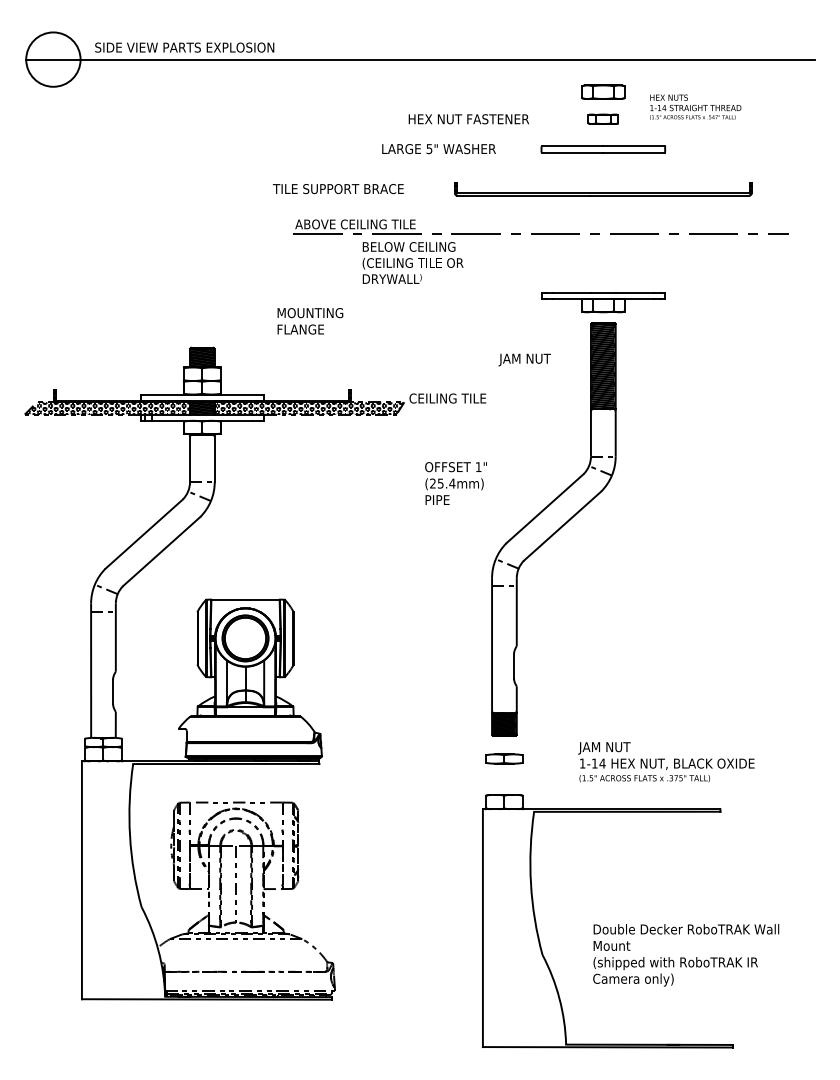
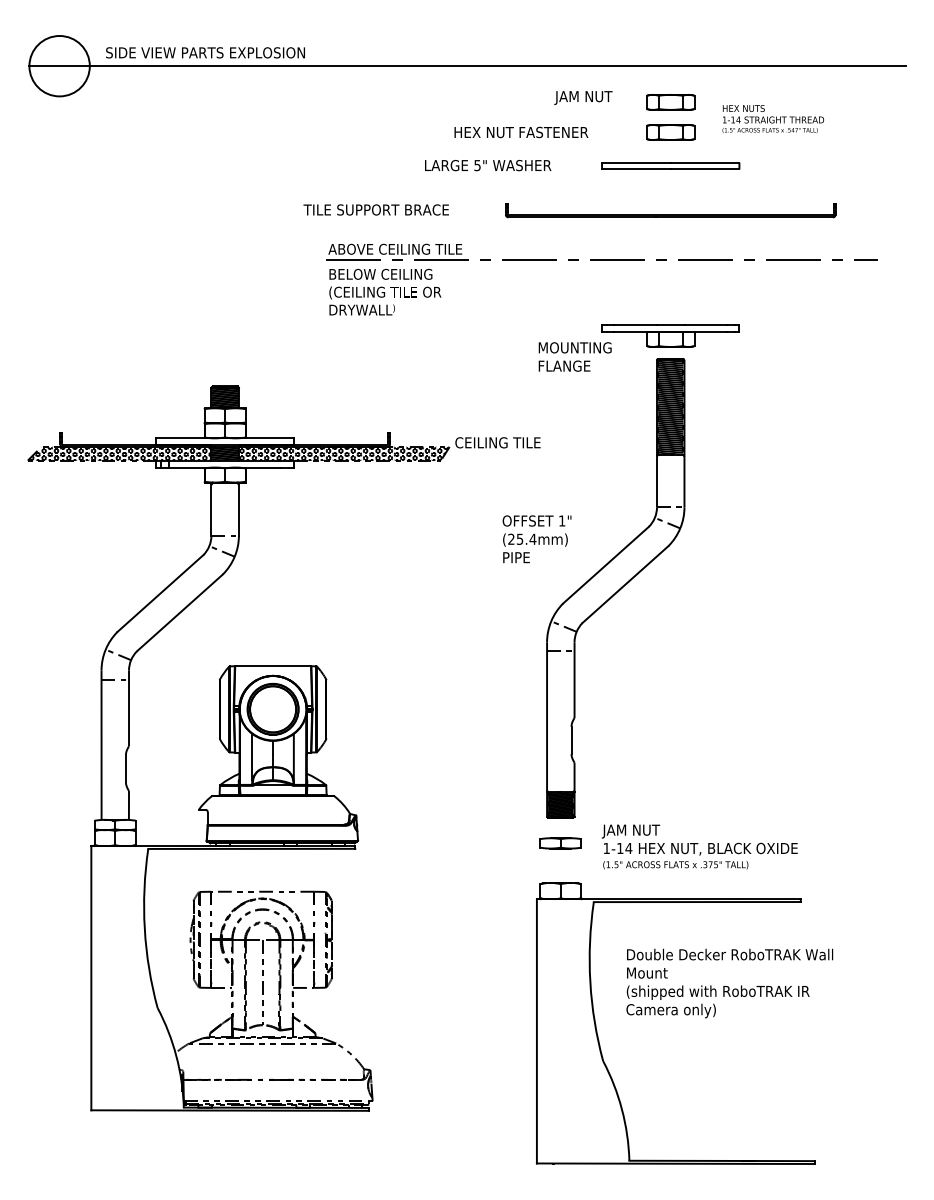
part: (603, 119) -> (670, 132), size x1.43
text: (413, 262) -> (385, 291), moved
text: (309, 320) -> (574, 356), moved
text: (524, 359) -> (583, 97), moved
text: (455, 483) -> (536, 539), moved
text: (666, 761) -> (699, 846), moved
text: (685, 955) -> (729, 983), moved

